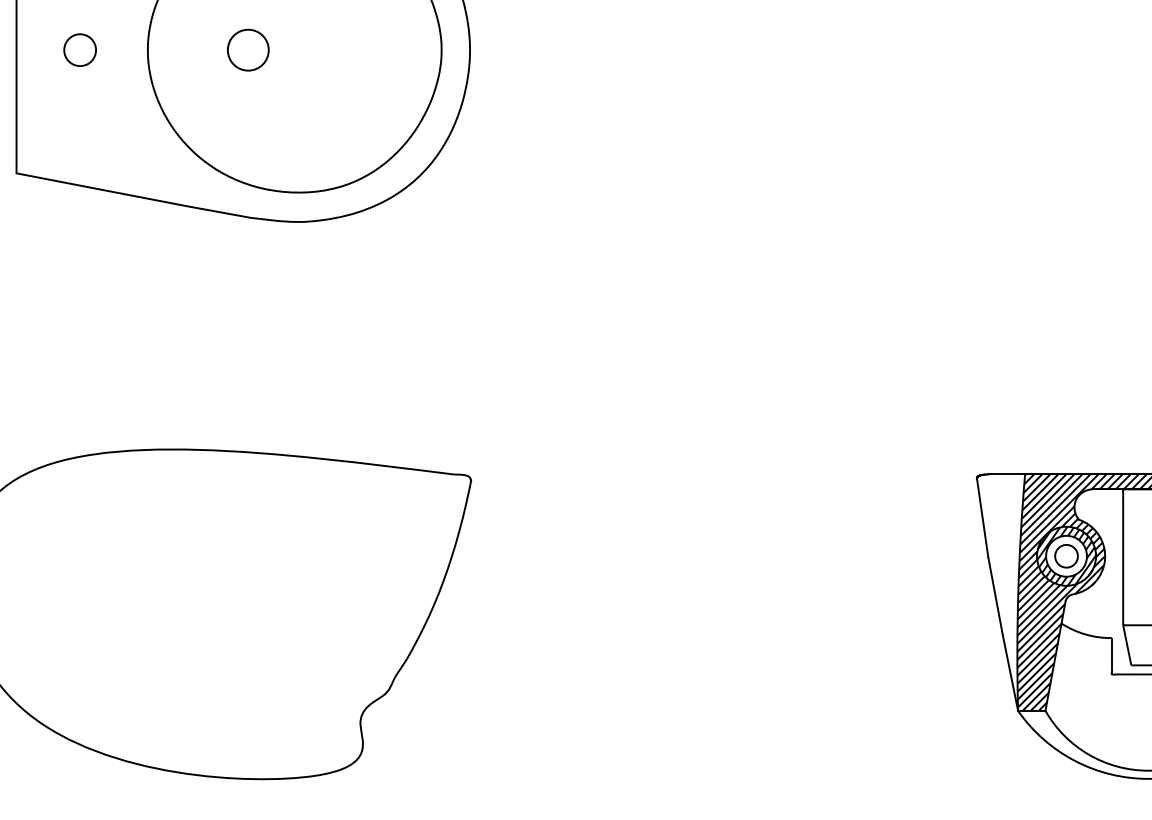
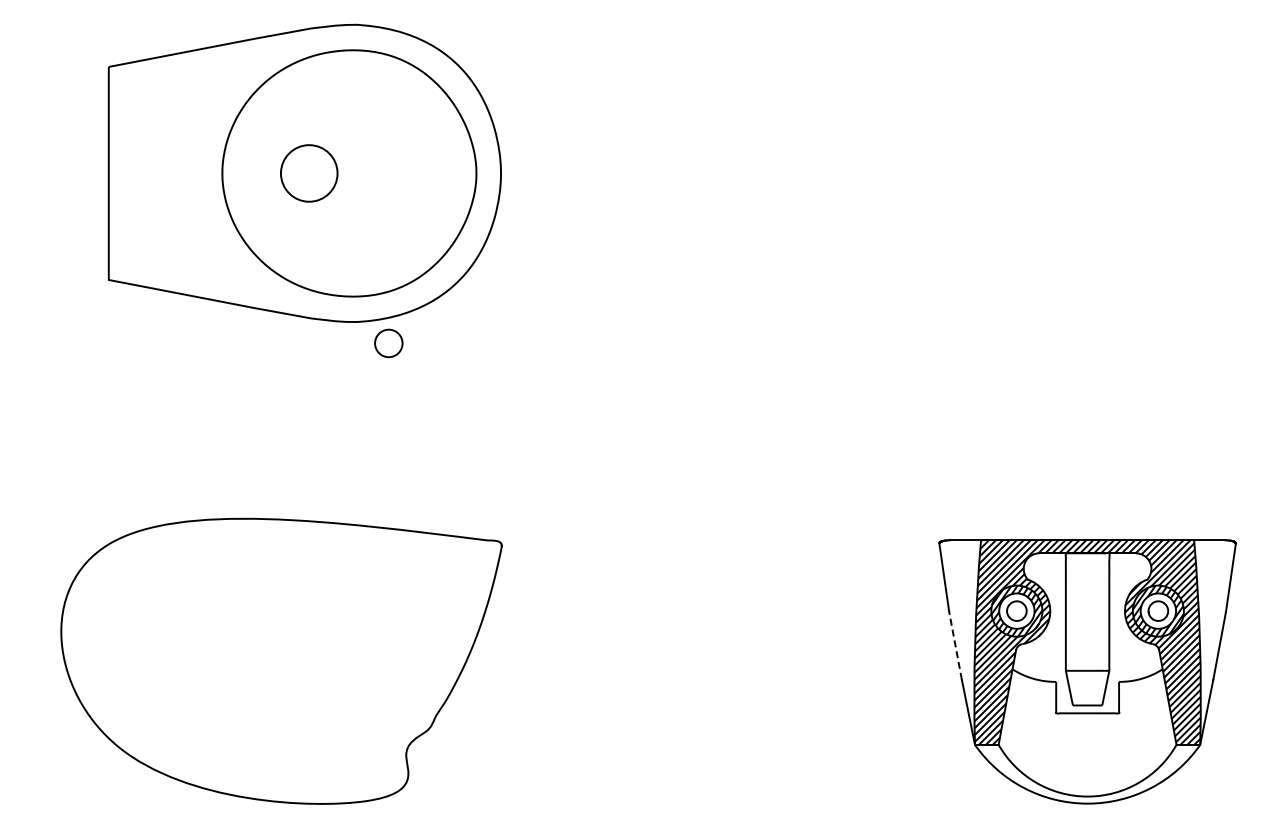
circle: (79, 50) -> (388, 343), moved
circle: (247, 50) -> (308, 173), size x1.6
line: (995, 596) -> (955, 645), solid -> dashed

